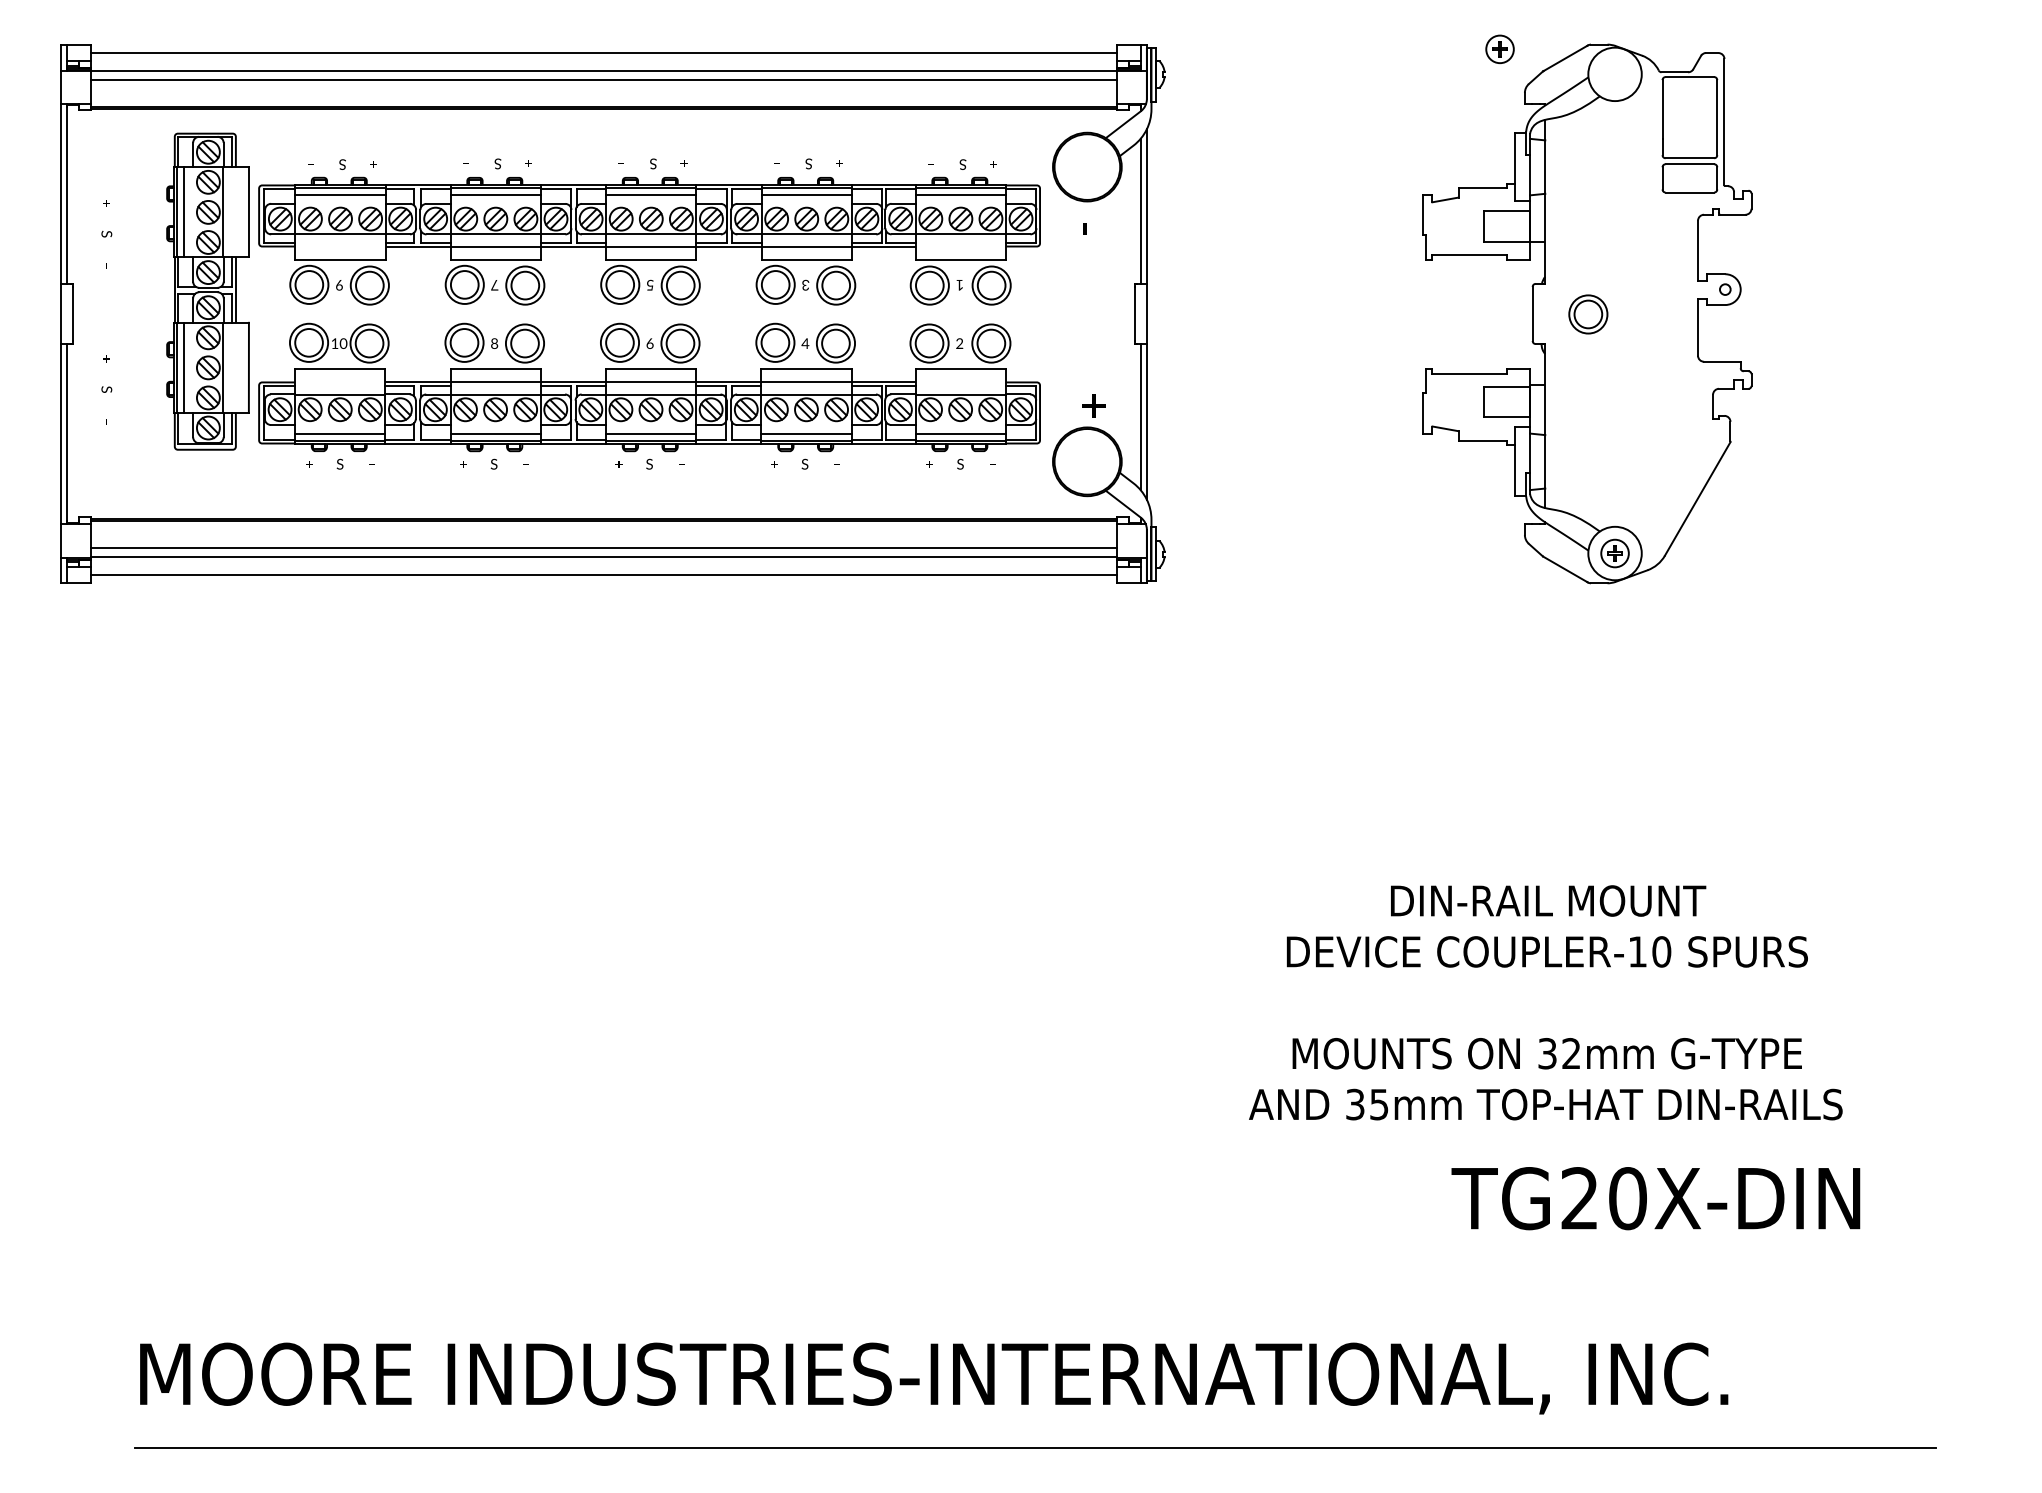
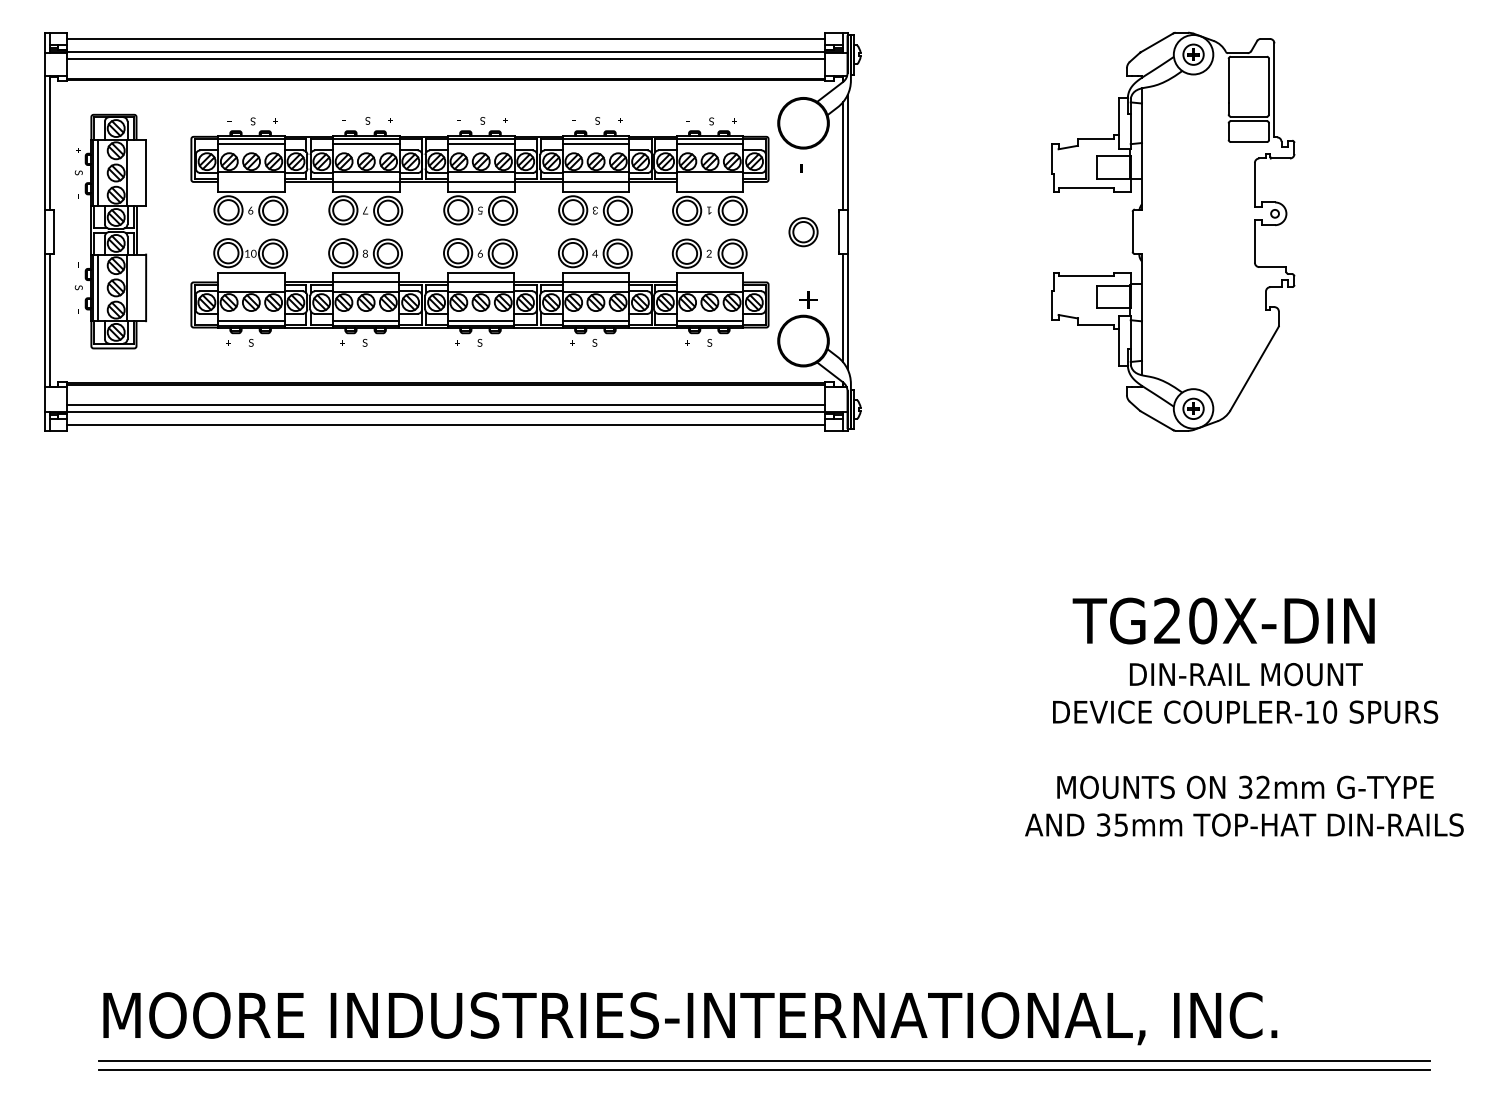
part: (1499, 49) -> (1193, 54), moved
part: (207, 291) -> (115, 231), moved
part: (1588, 314) -> (803, 232), moved
text: (1545, 1002) -> (1244, 749), moved
text: (1655, 1198) -> (1223, 620), moved
line: (1034, 1435) -> (764, 1060), added

